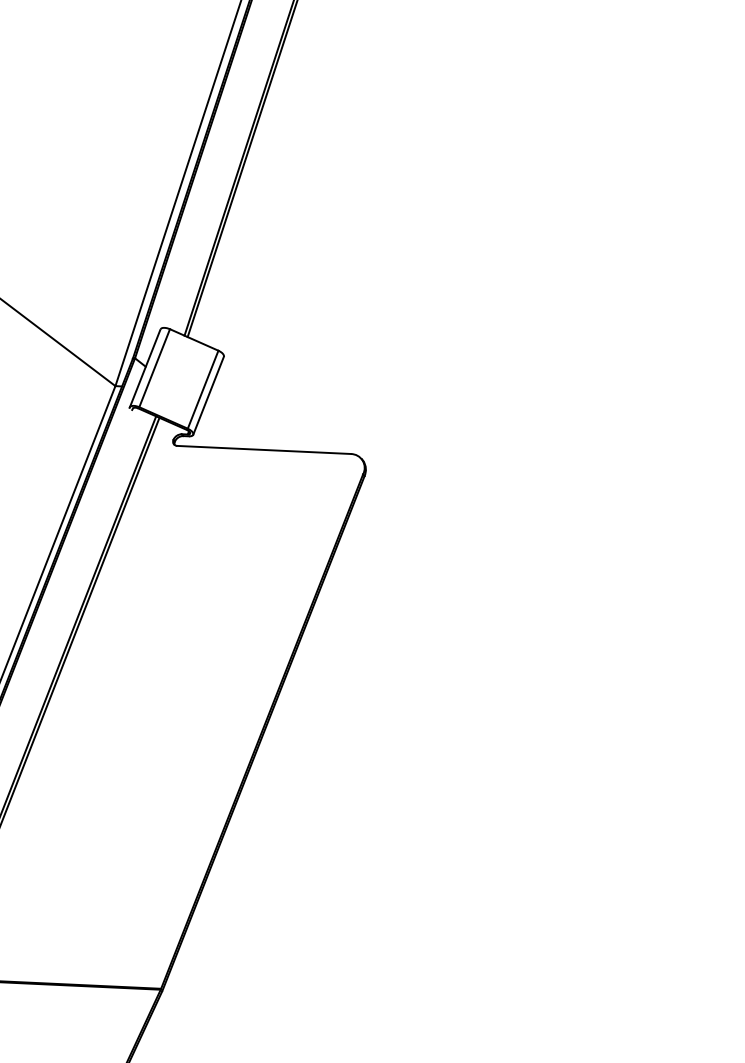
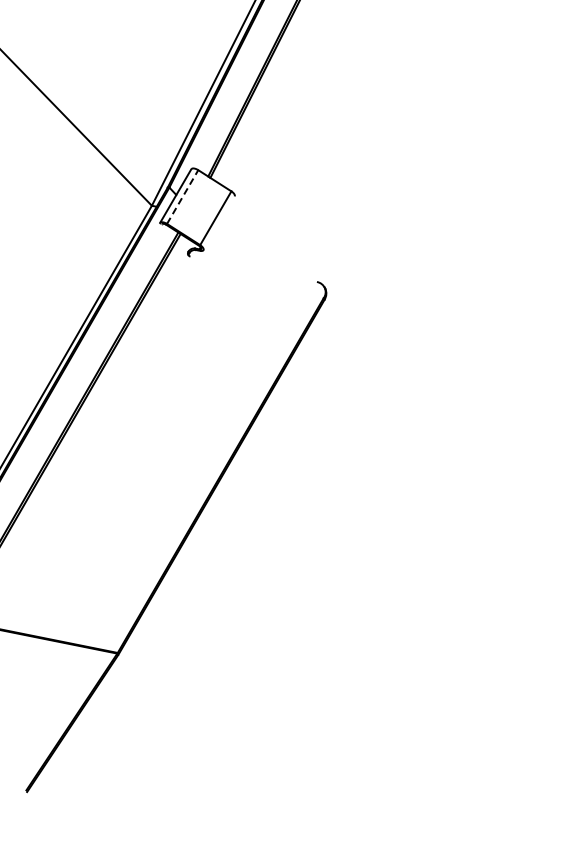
line: (154, 367) -> (182, 196), solid -> dashed
line: (207, 396) -> (218, 223), removed
line: (263, 448) -> (253, 268), removed

